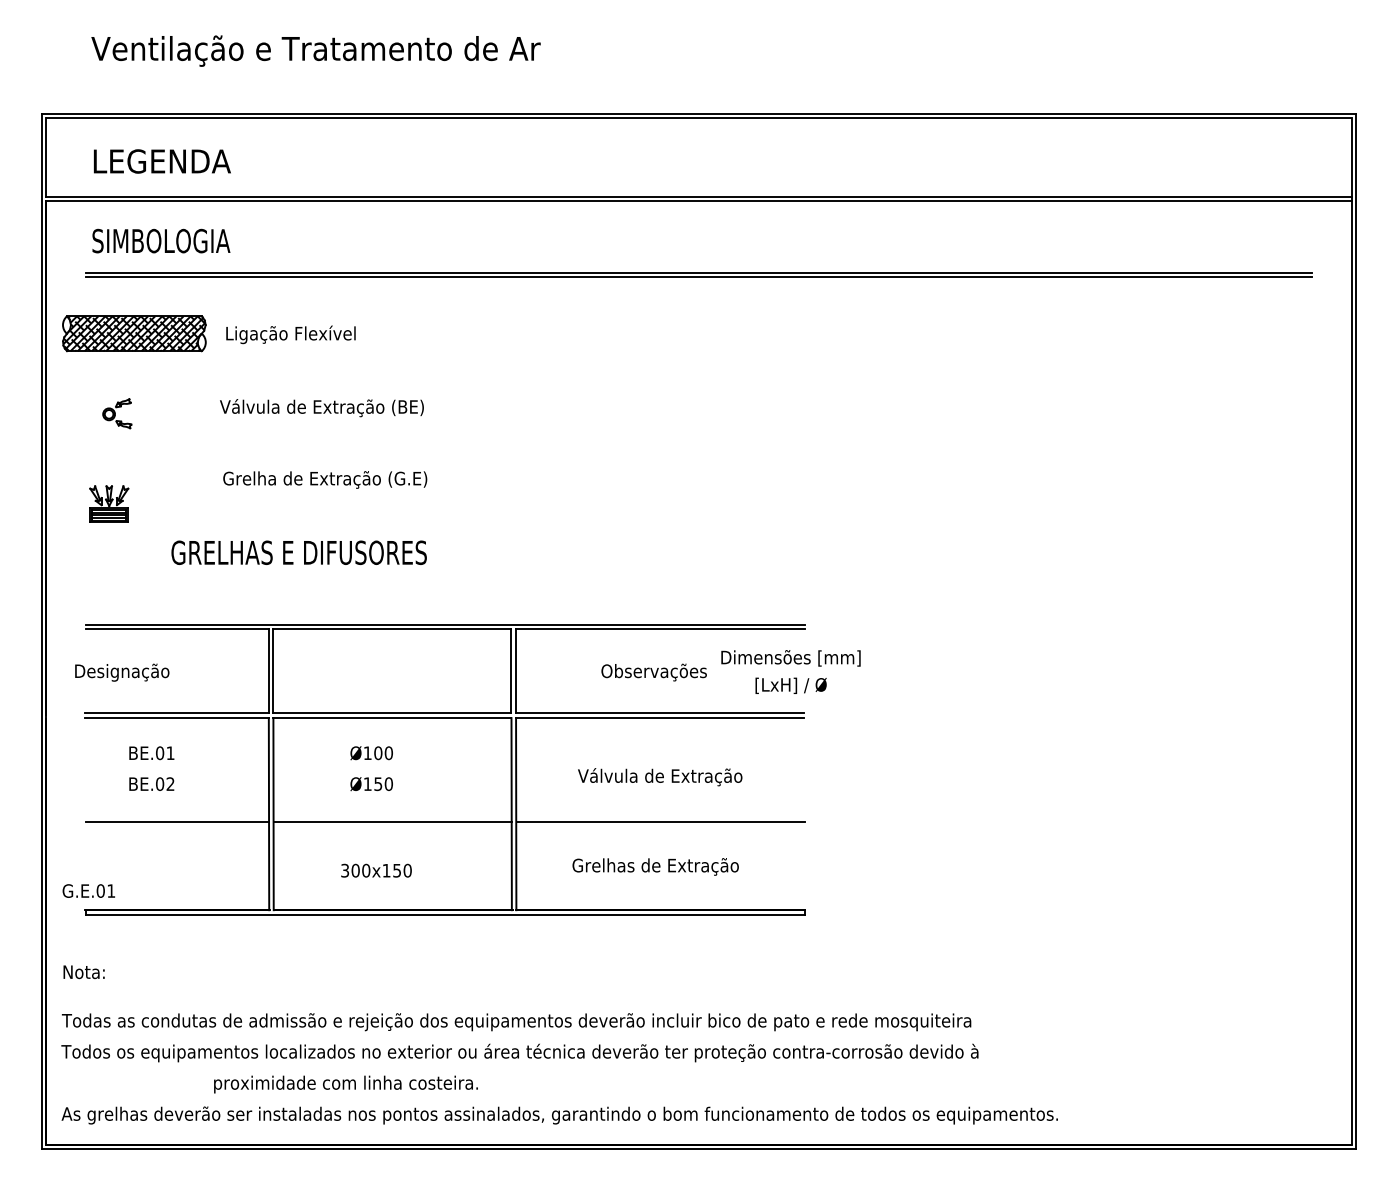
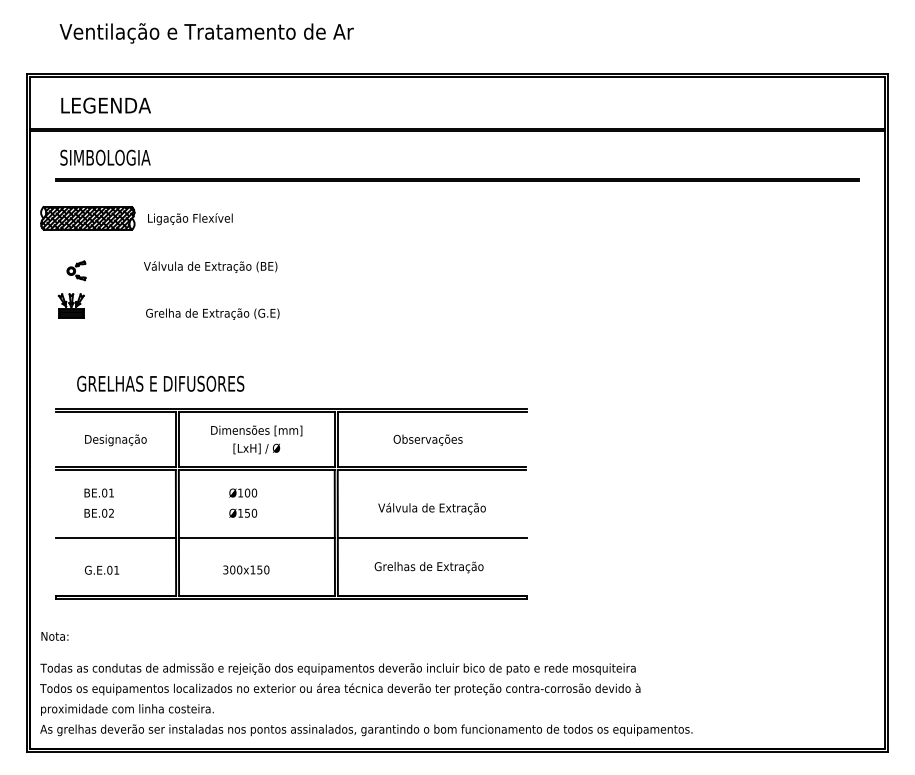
part: (107, 503) -> (70, 305), moved
text: (298, 552) -> (160, 383), moved
text: (790, 671) -> (256, 439), moved
text: (121, 672) -> (115, 440), moved
text: (88, 889) -> (101, 569), moved
text: (346, 1083) -> (127, 709), moved

